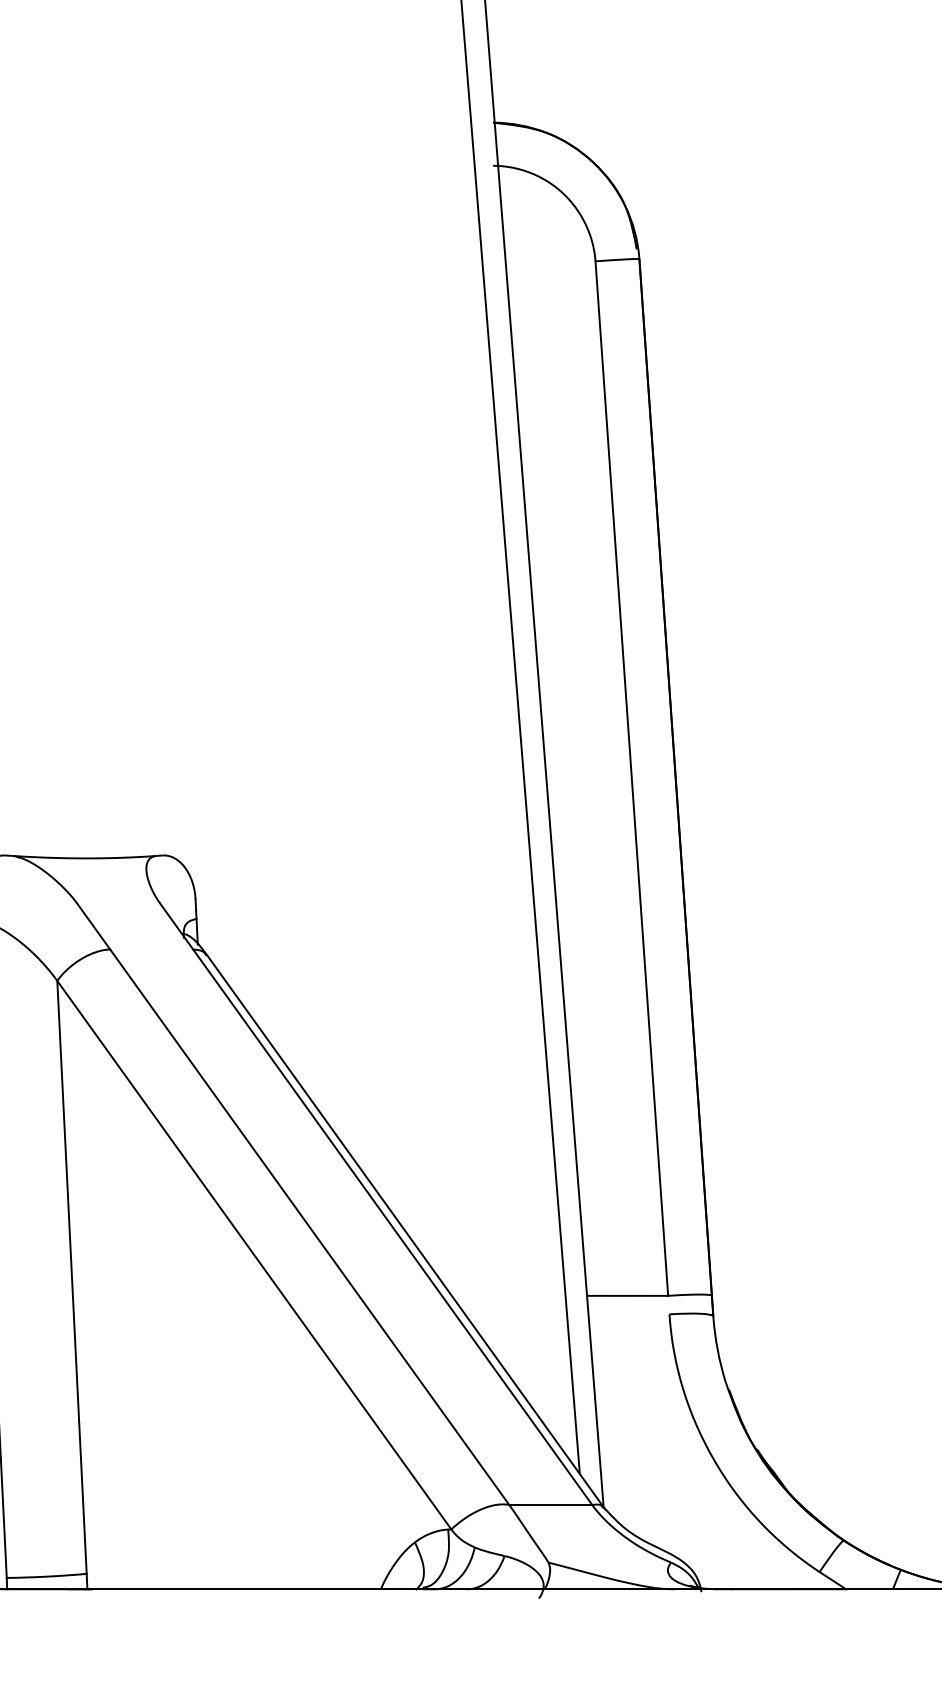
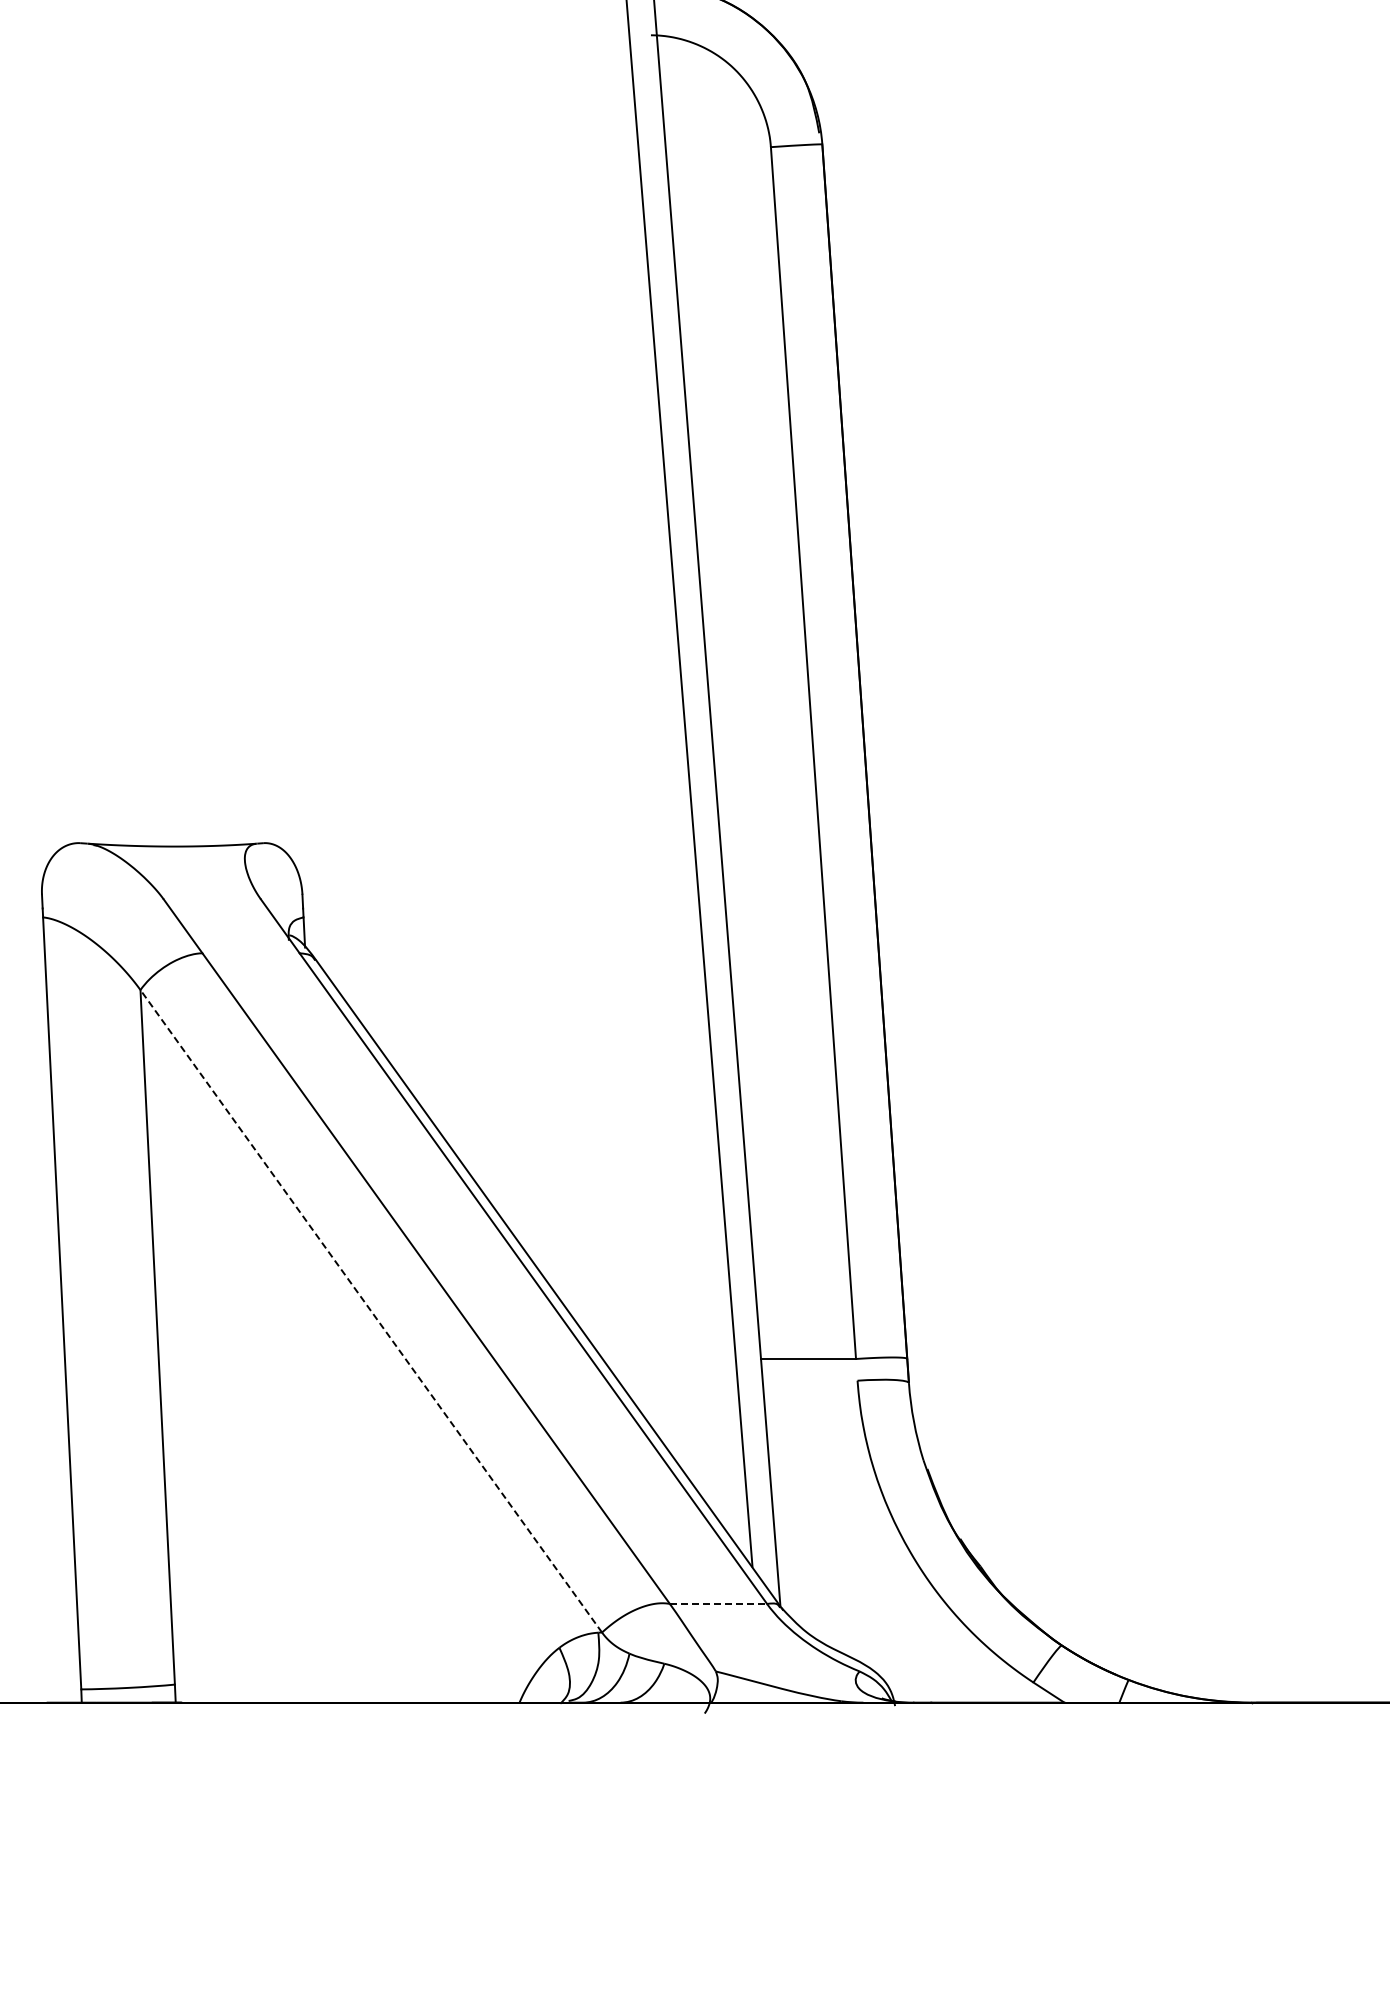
line: (254, 1255) -> (371, 1311), solid -> dashed
line: (550, 1504) -> (718, 1603), solid -> dashed

